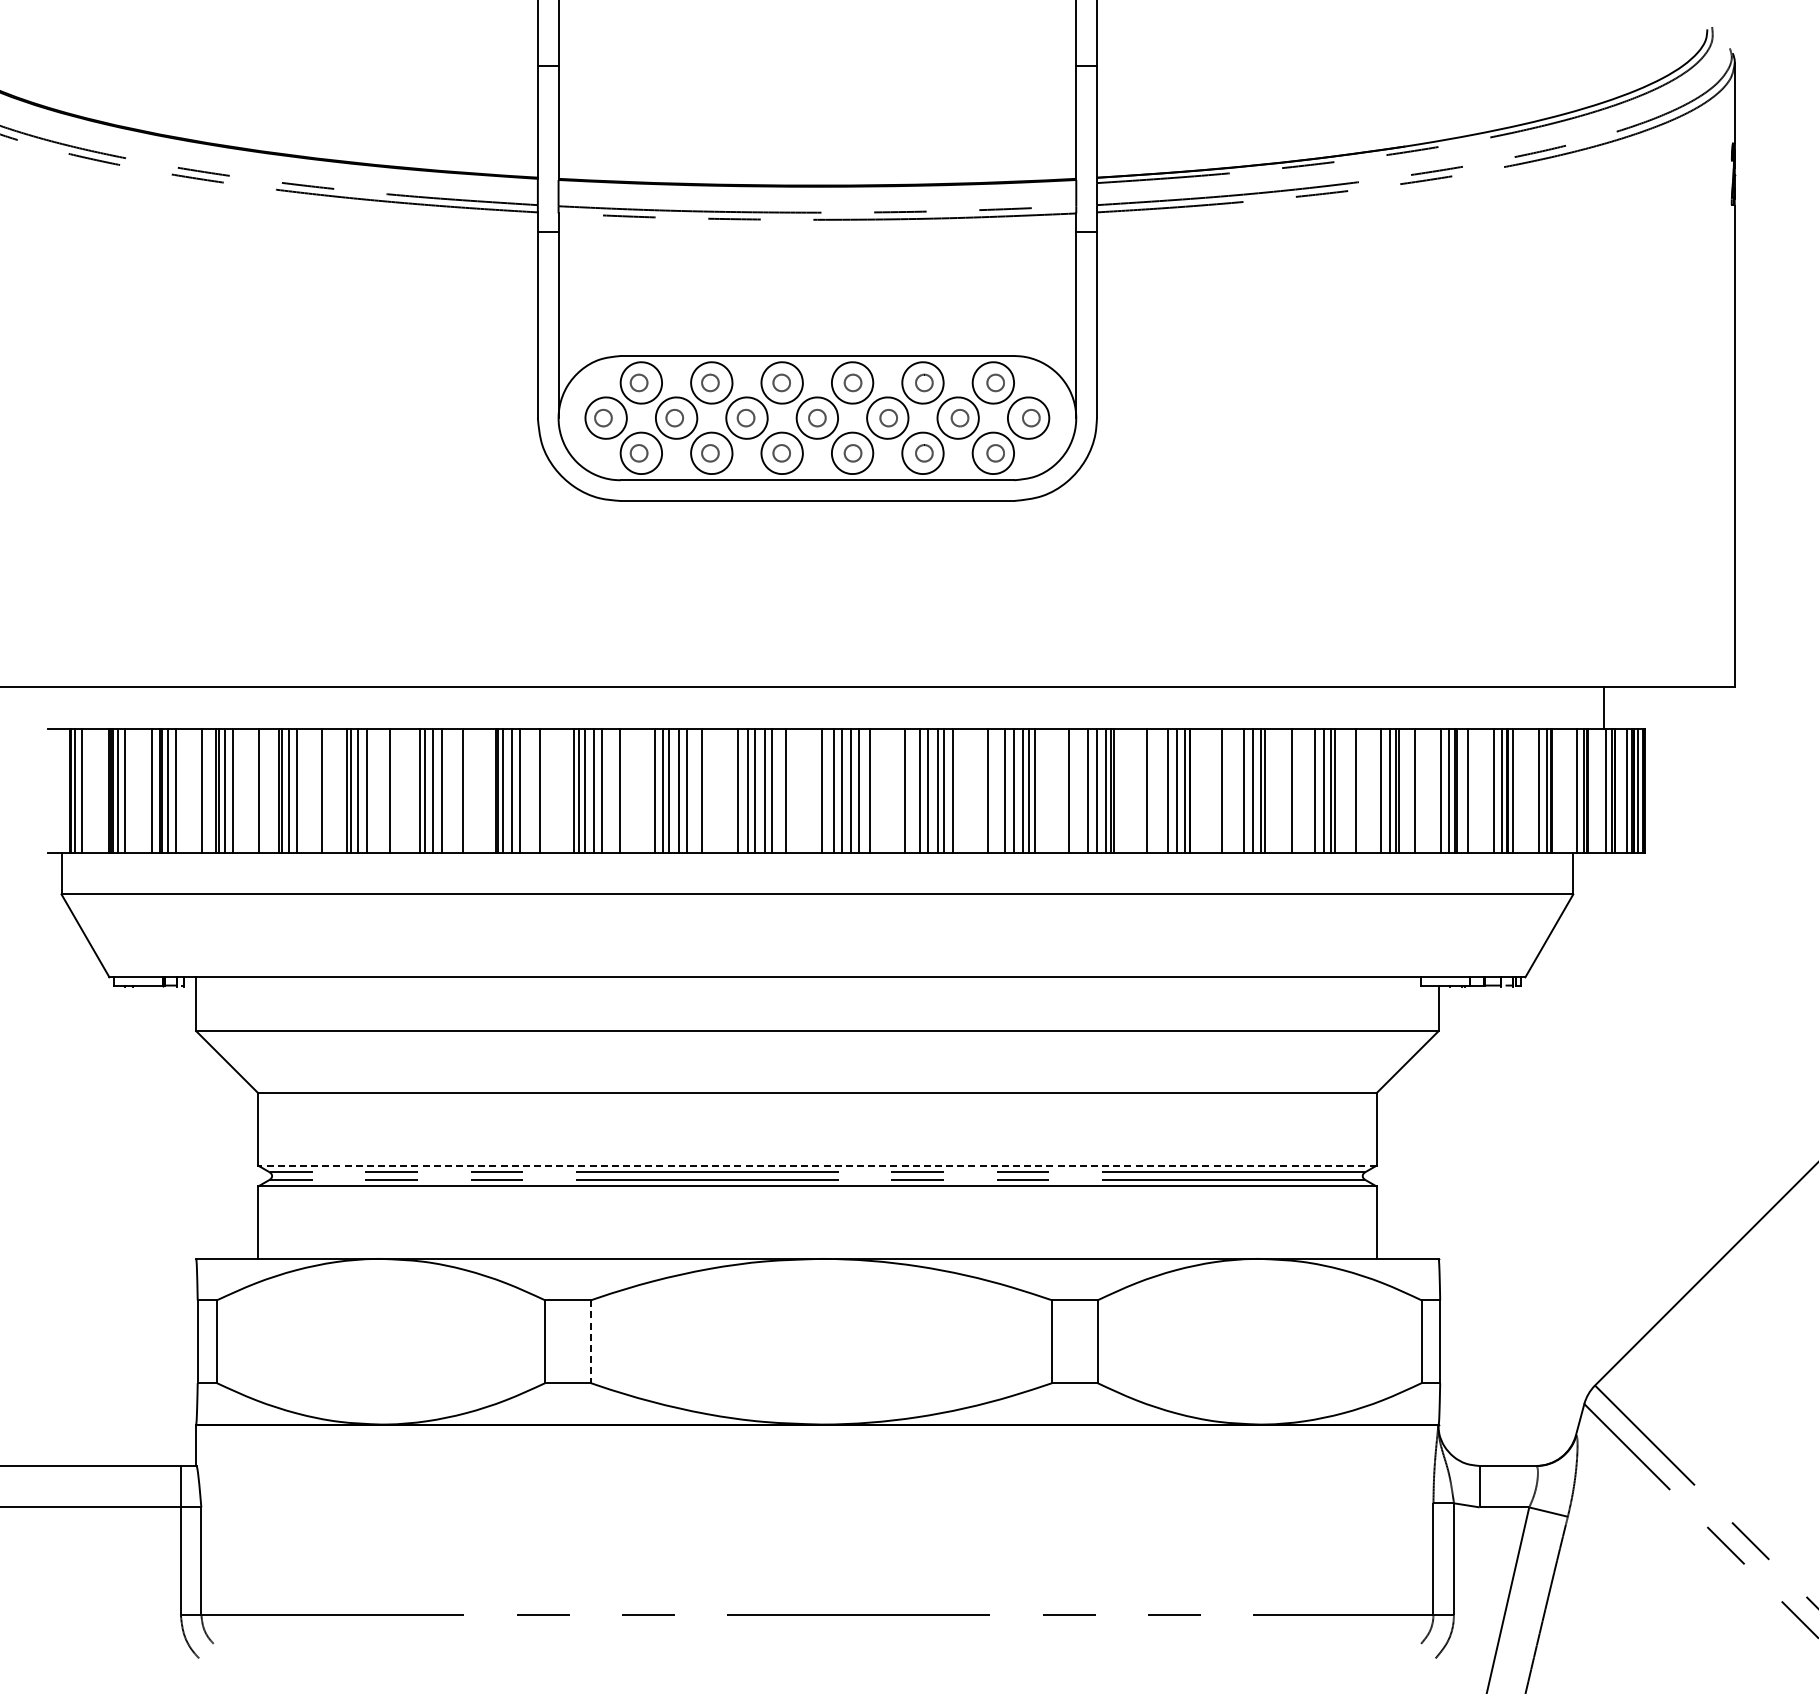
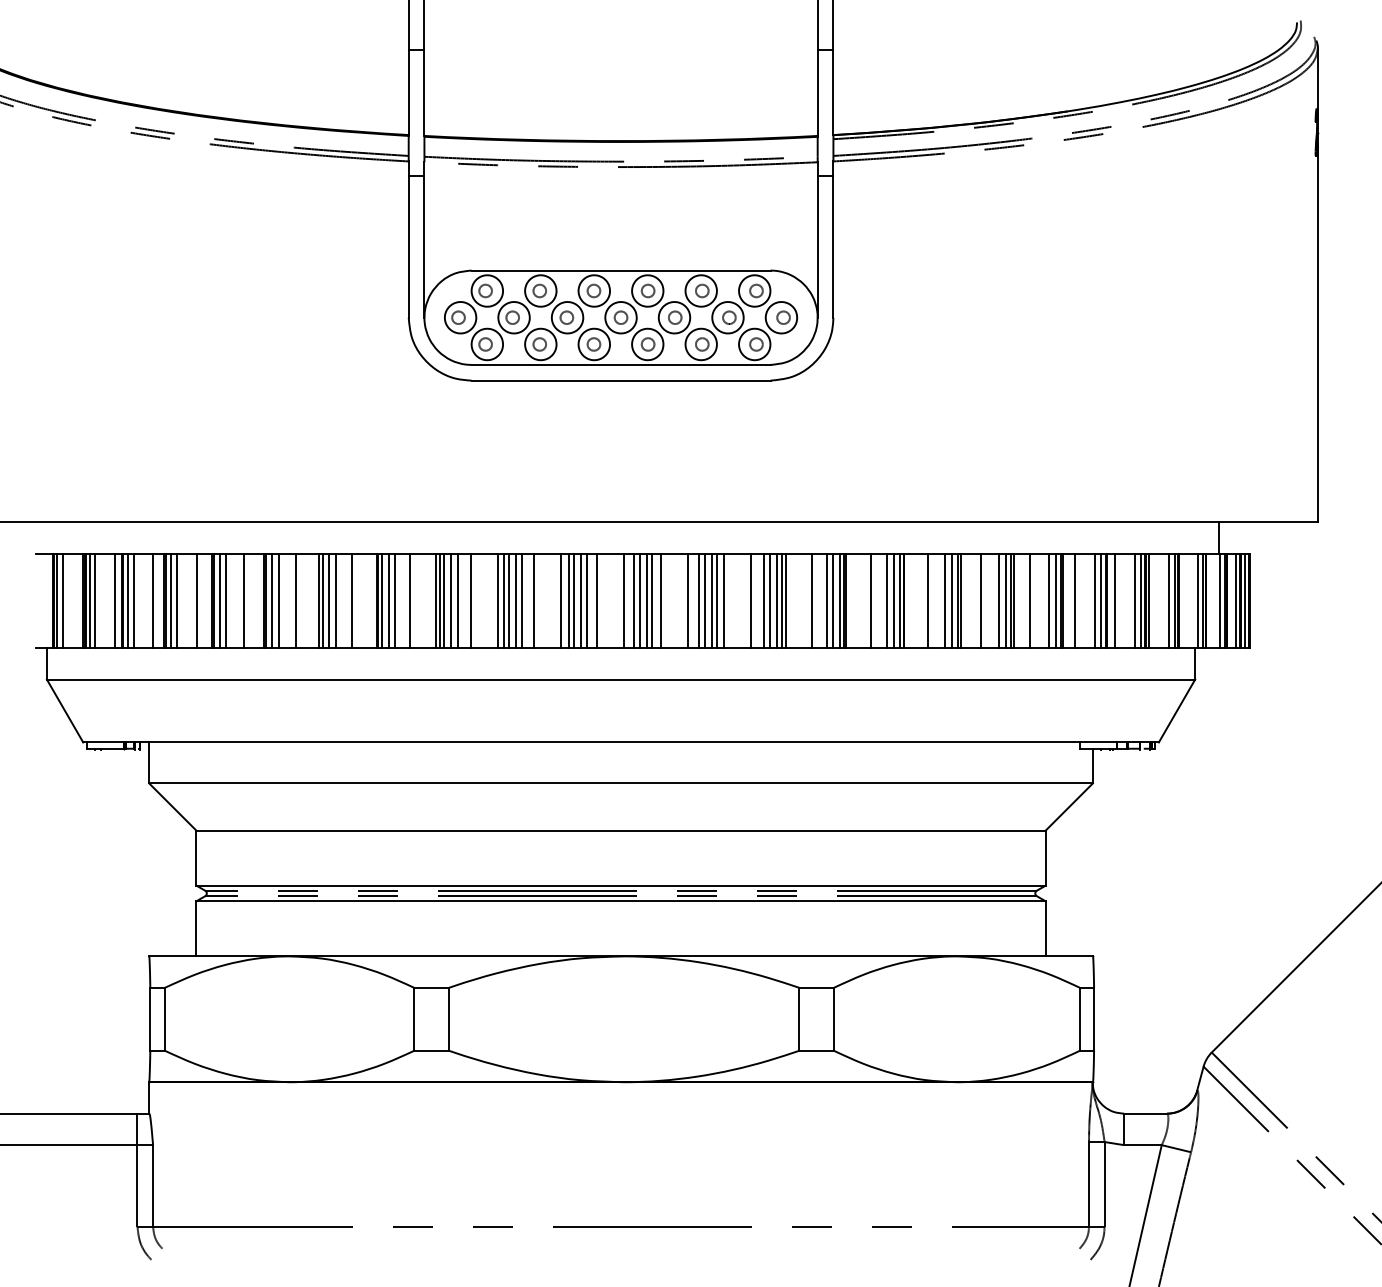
line: (816, 1165) -> (620, 885), dashed -> solid
line: (590, 1342) -> (448, 1019), dashed -> solid

